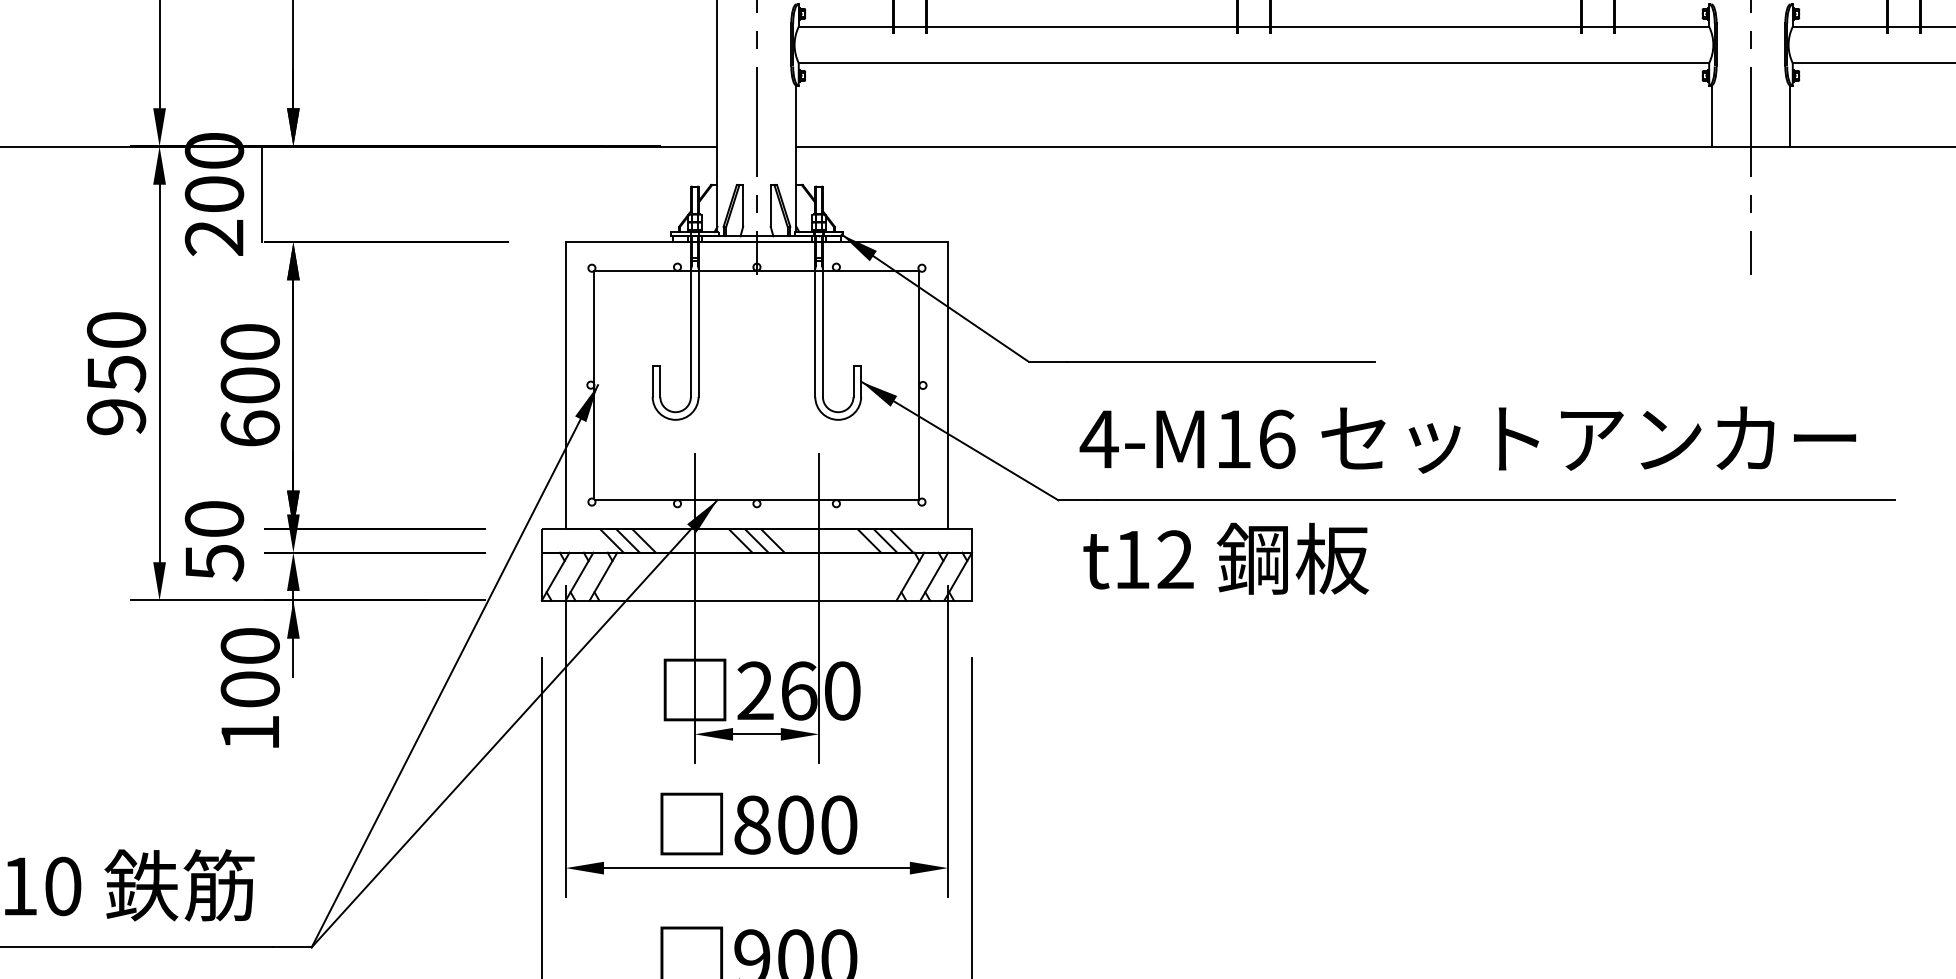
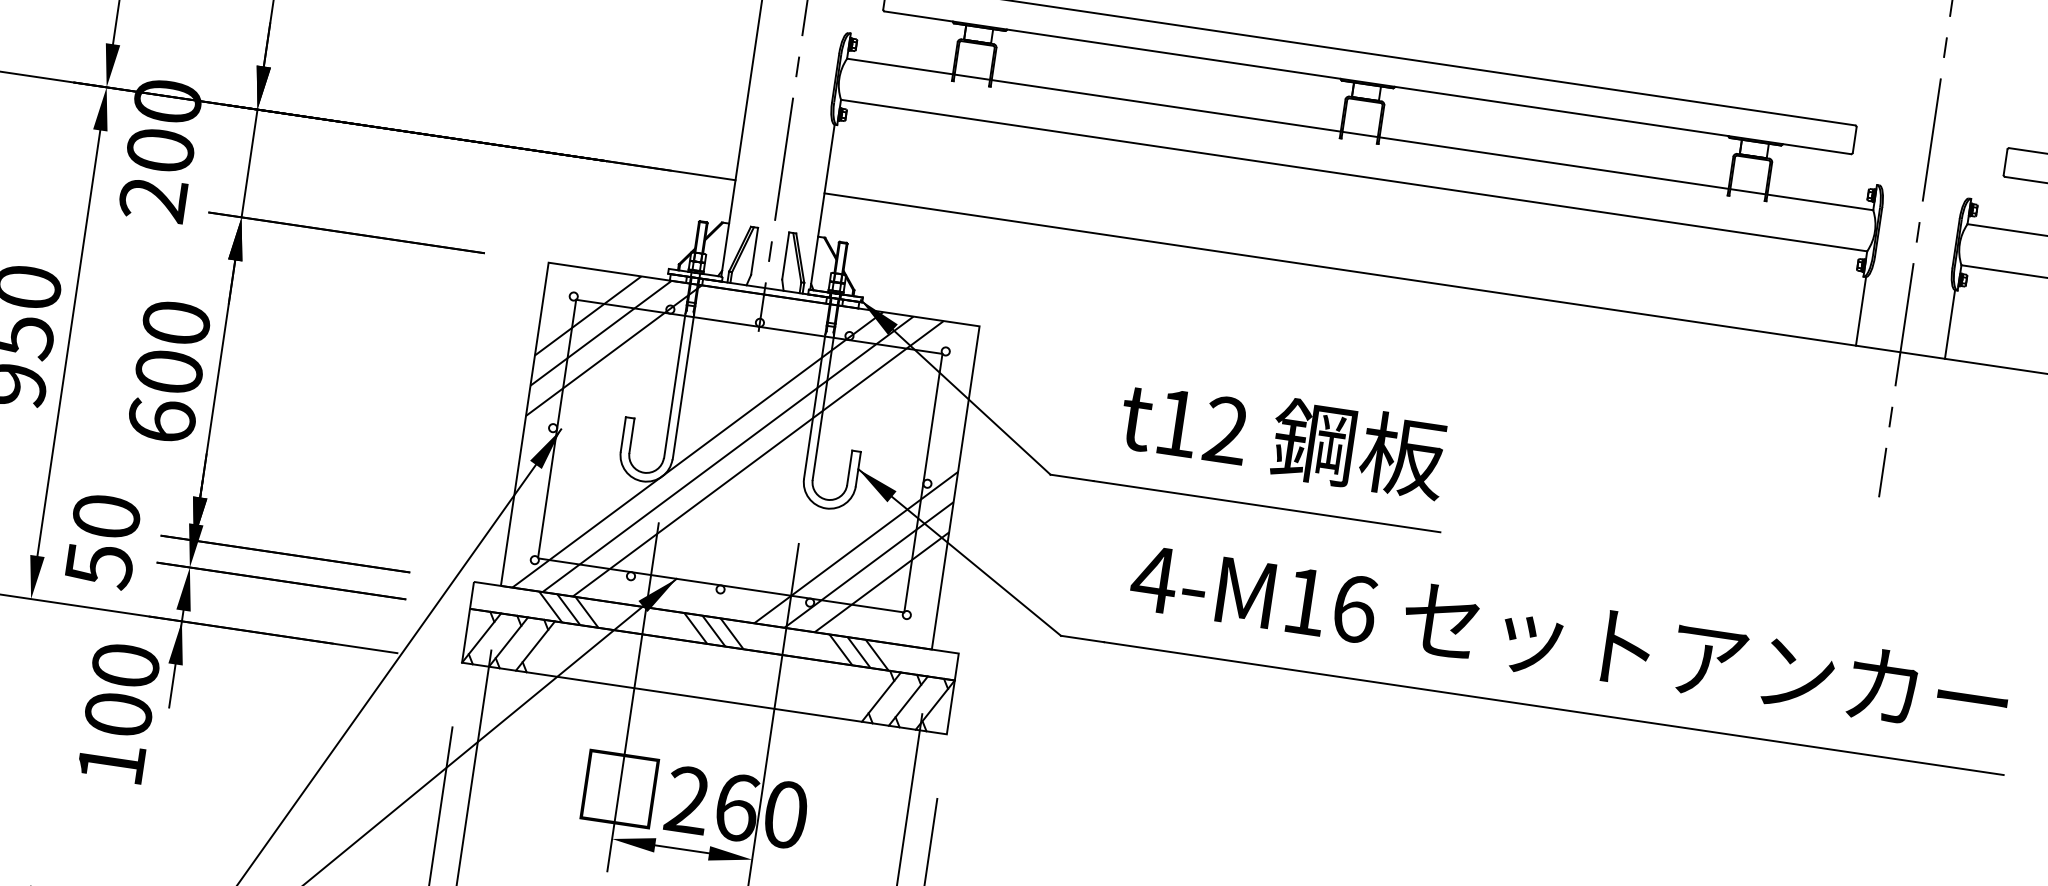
line: (262, 194) -> (249, 163), moved
hatch: (756, 385) -> (739, 456), added
text: (1467, 439) -> (1569, 640), moved
text: (1225, 558) -> (1282, 437), moved

